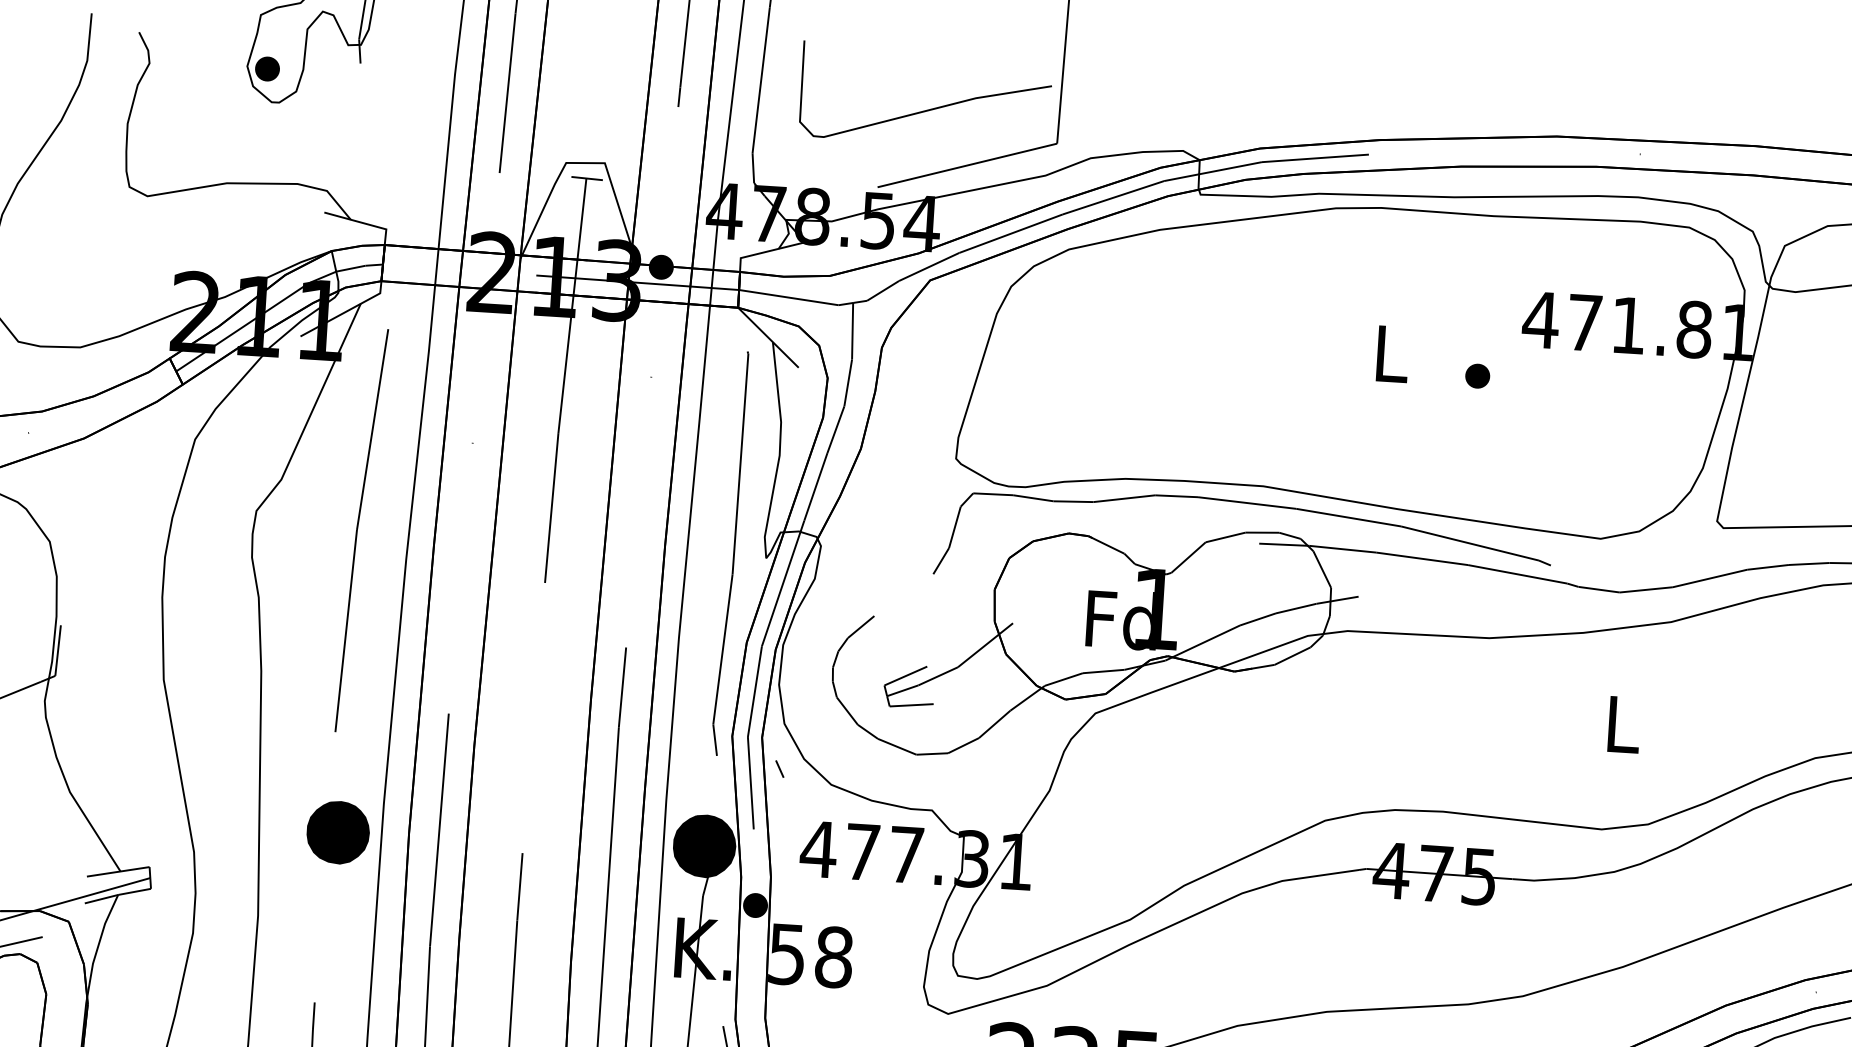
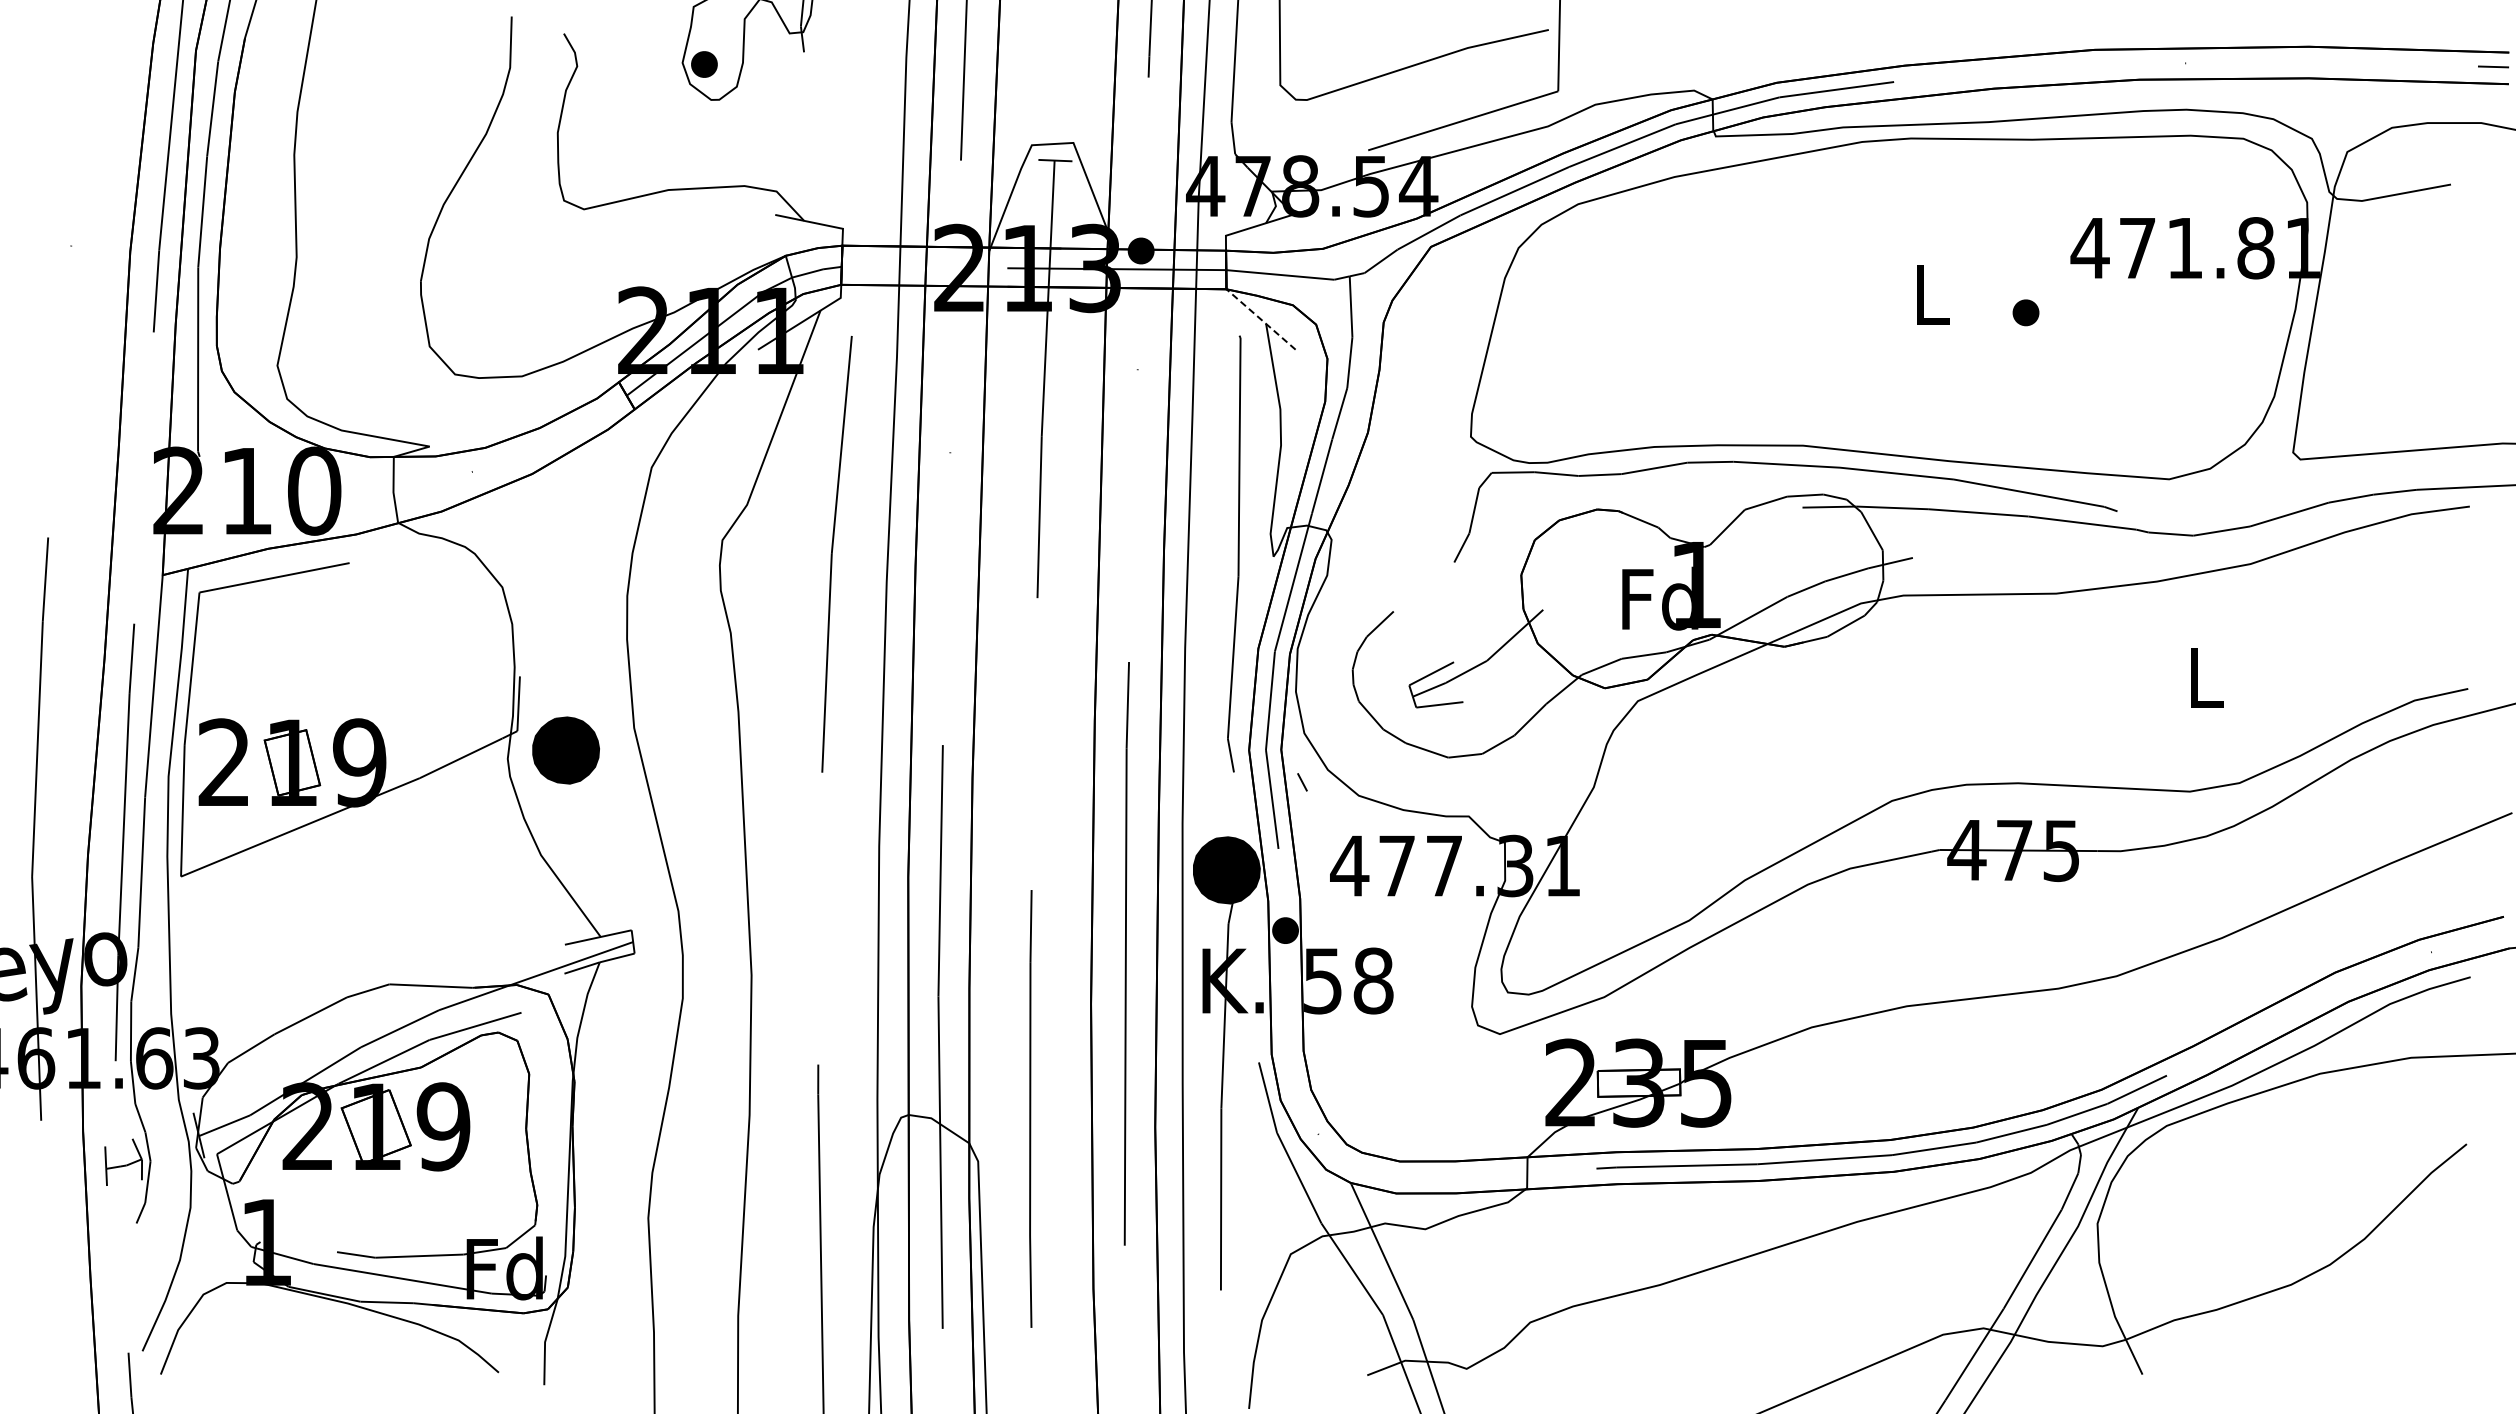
line: (768, 337) -> (1261, 319), solid -> dashed
part: (337, 832) -> (565, 750), moved

